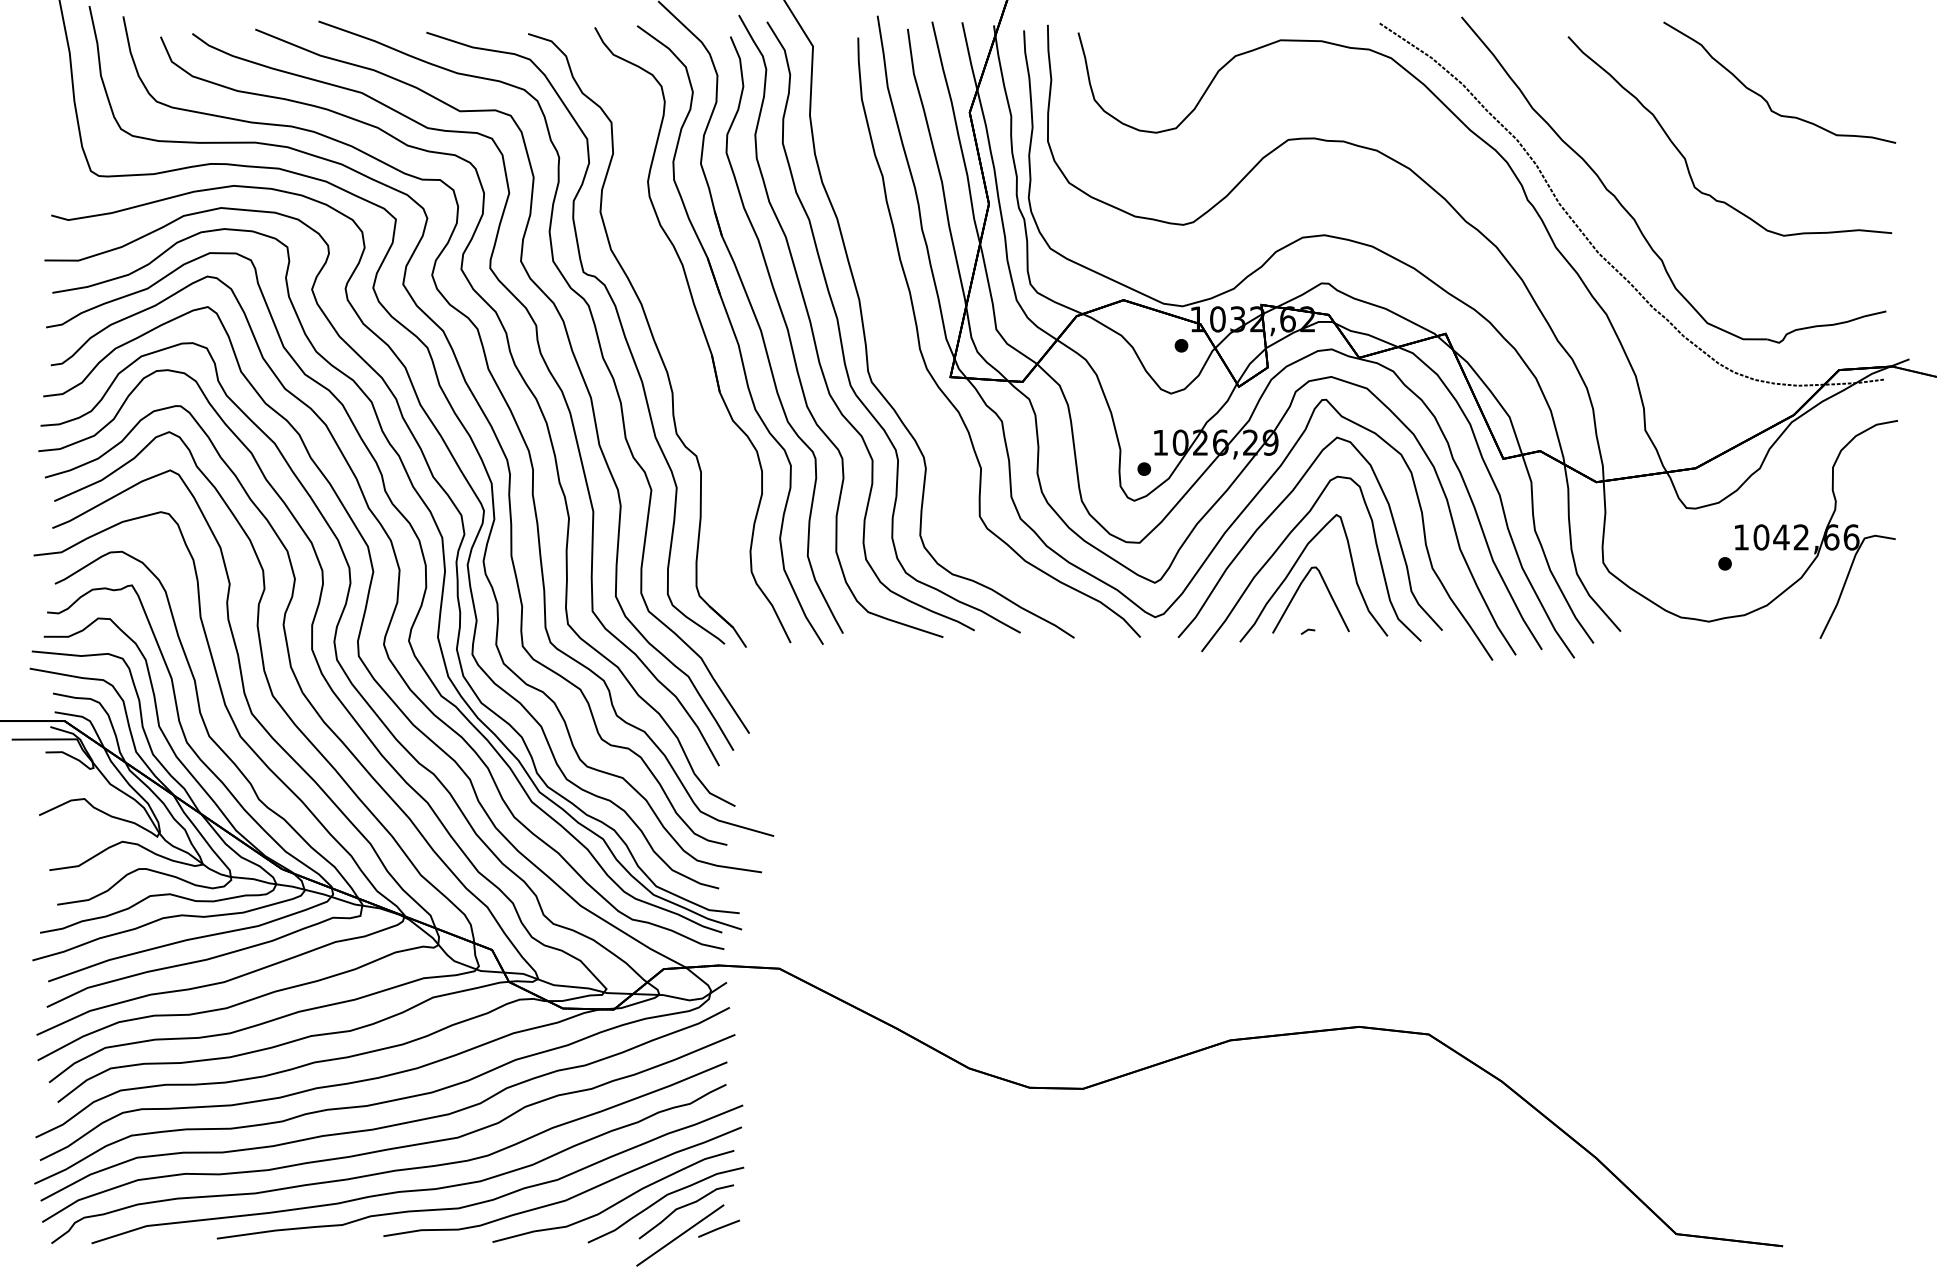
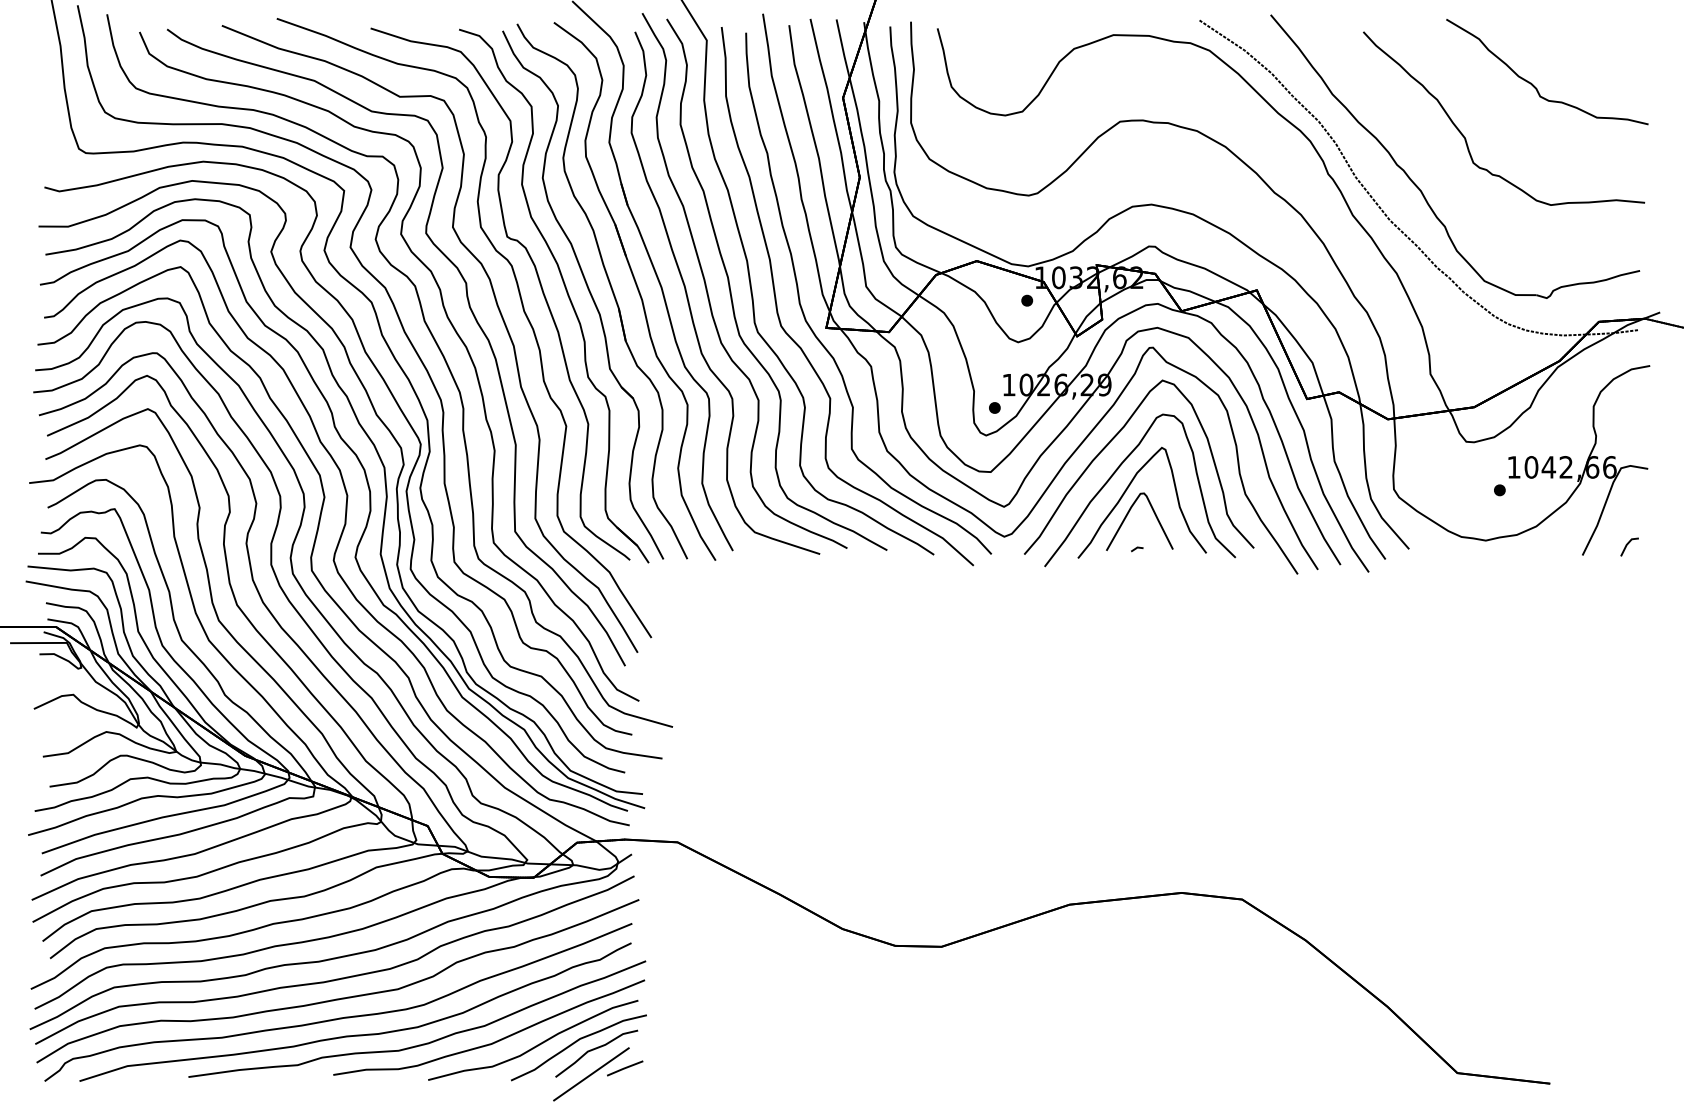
part: (671, 338) -> (583, 294), added
curve: (918, 396) -> (798, 344), added
line: (1873, 626) -> (1628, 544), added

